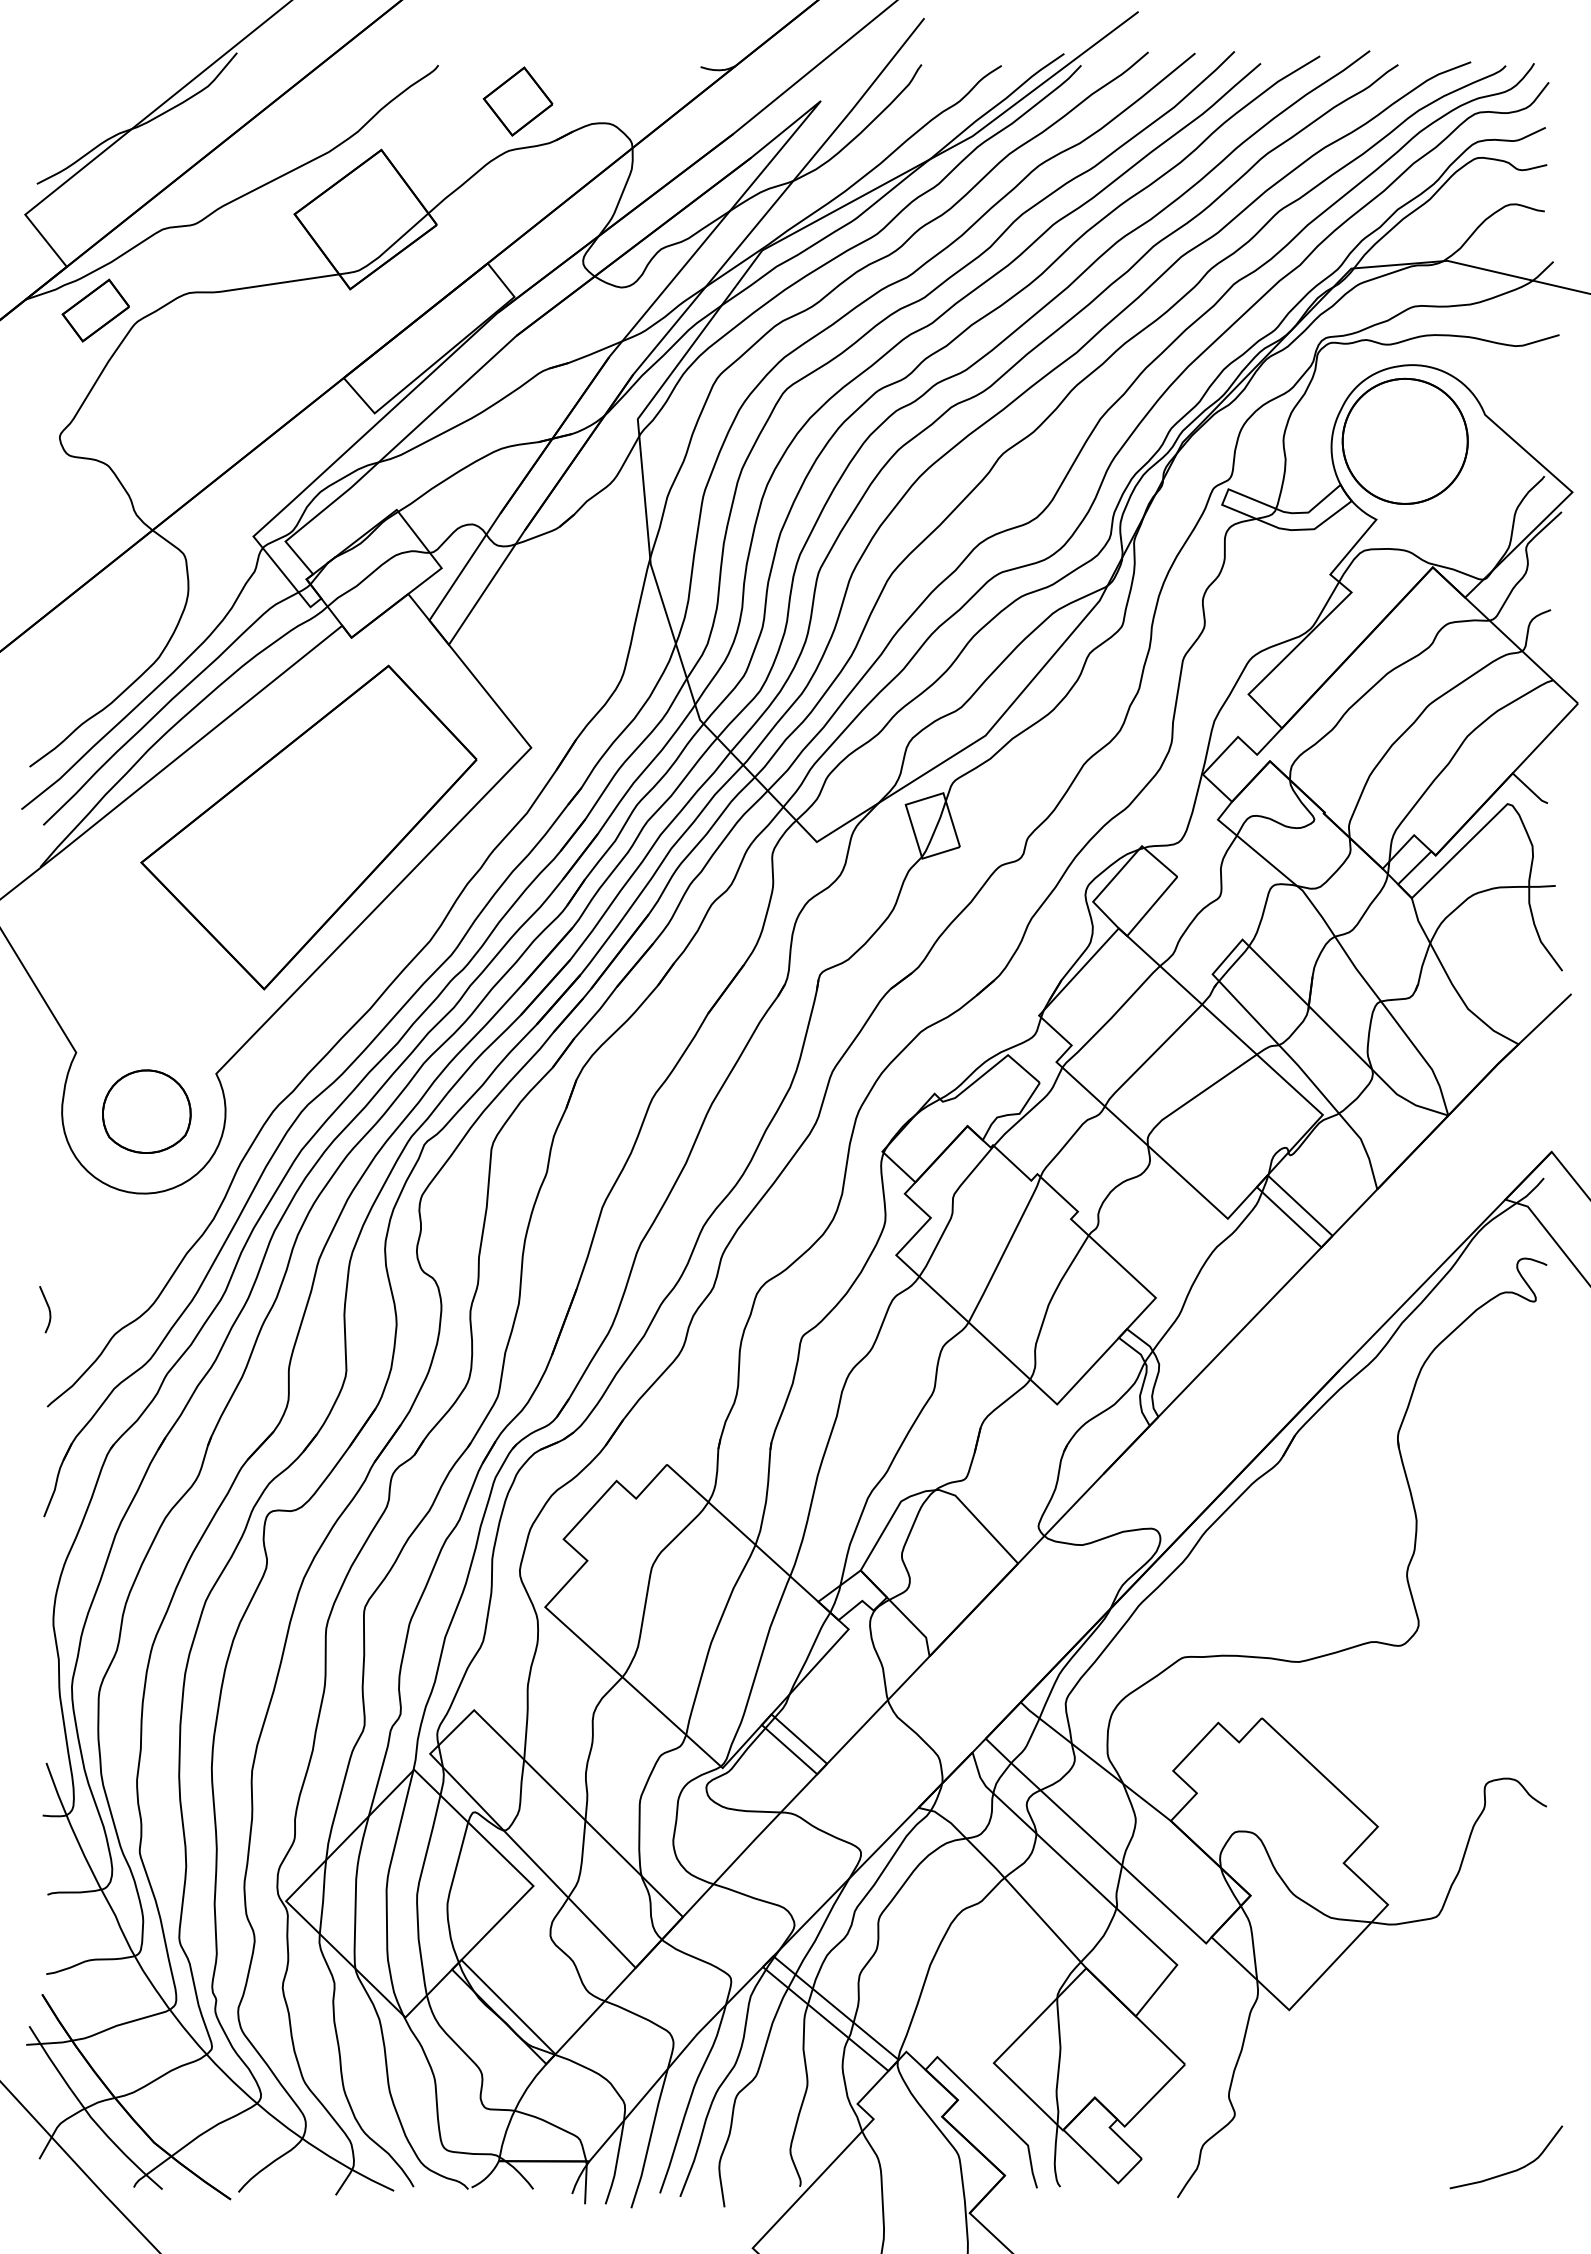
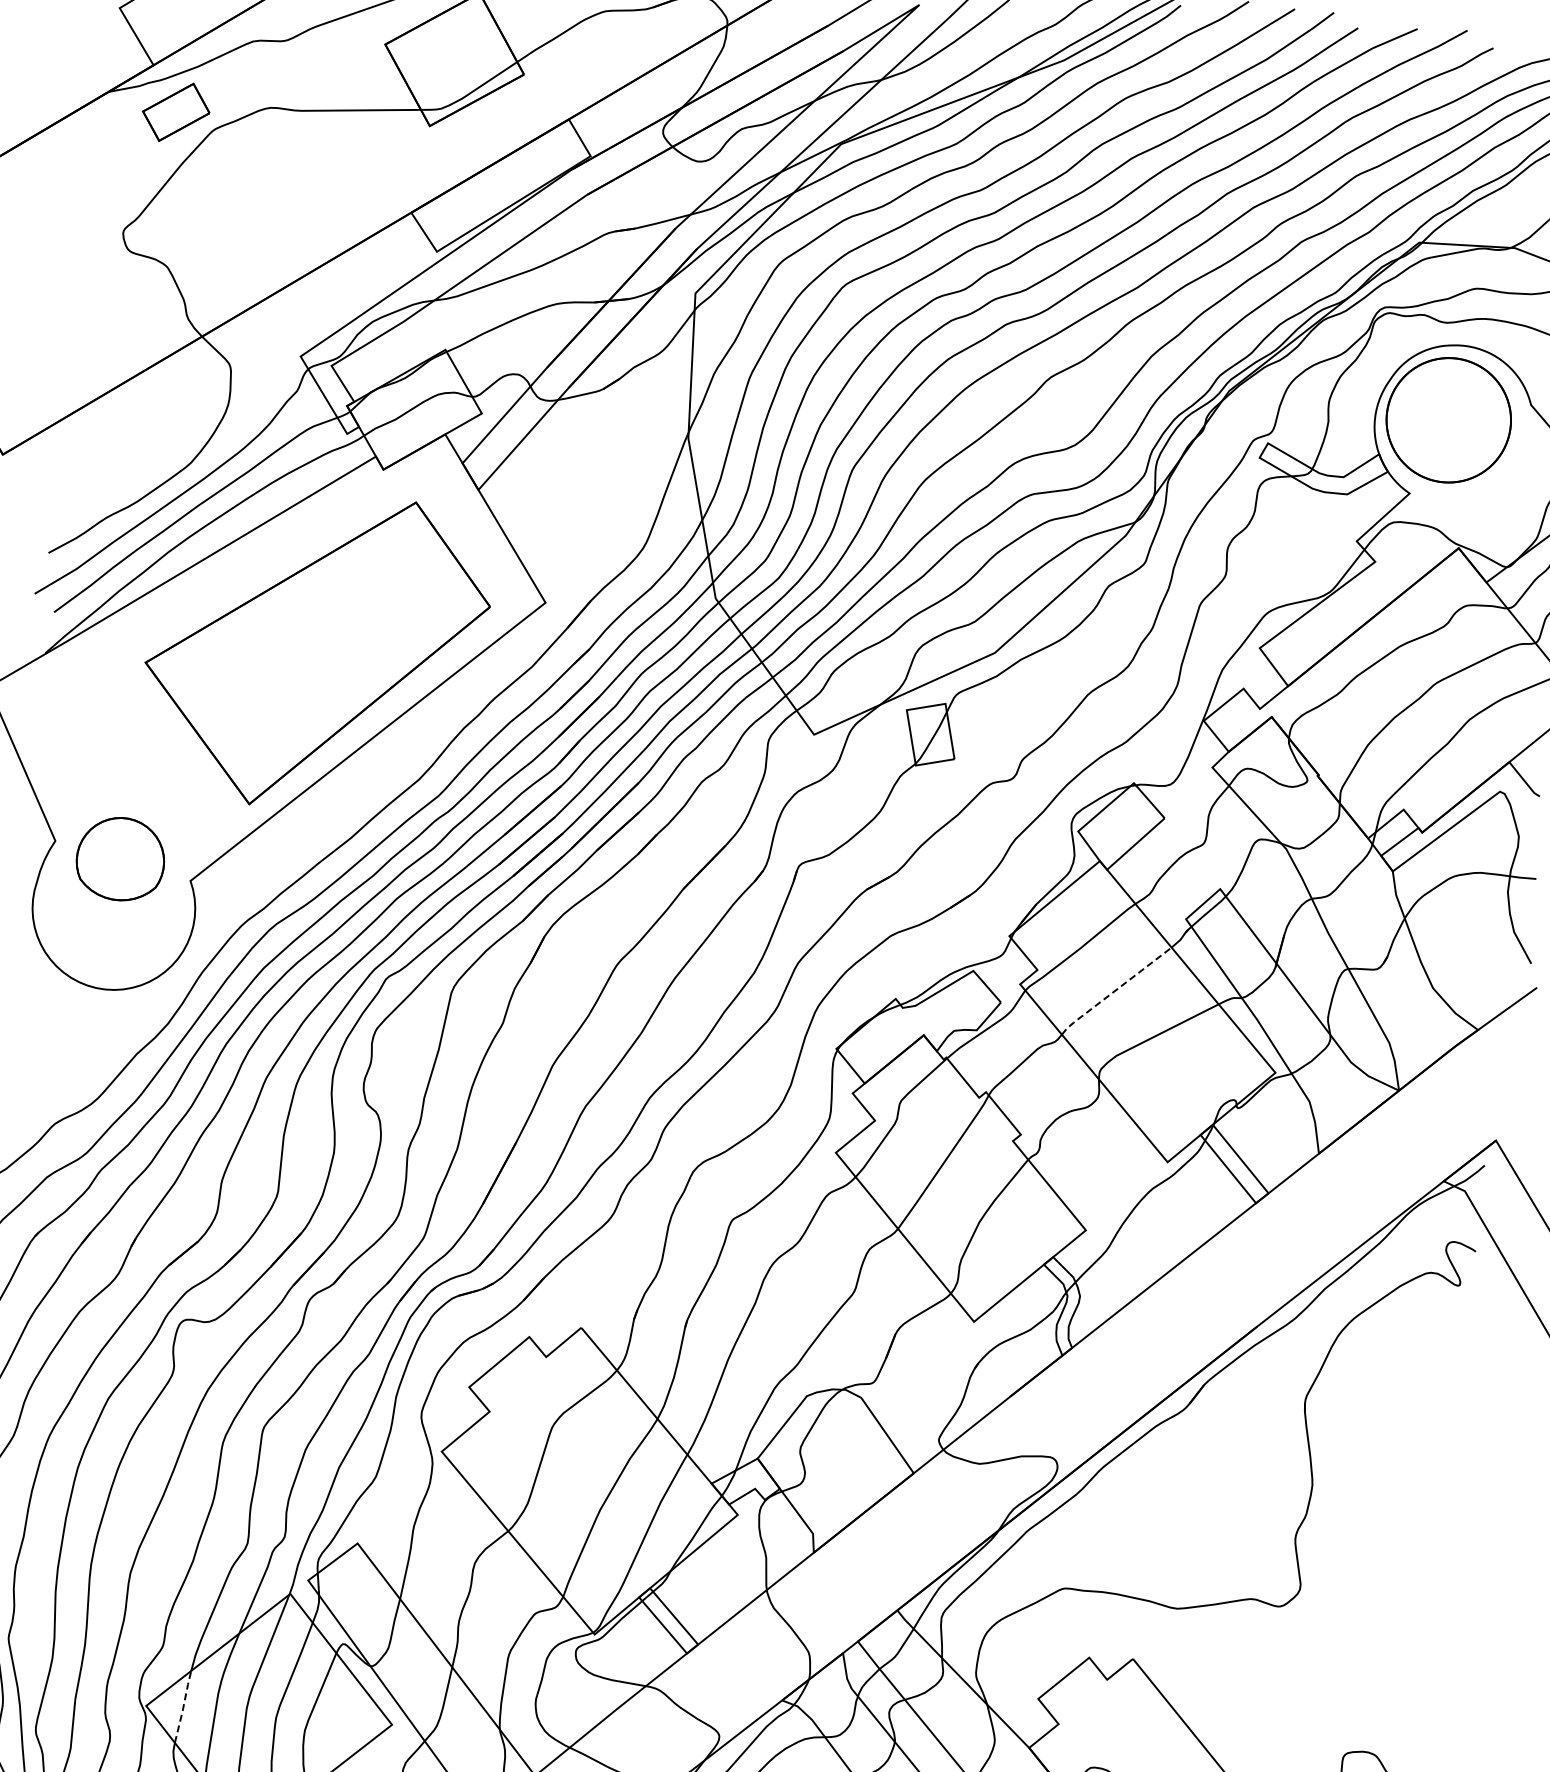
line: (1151, 1055) -> (1114, 990), solid -> dashed
part: (146, 1111) -> (120, 858), moved
line: (323, 1896) -> (183, 1706), solid -> dashed

